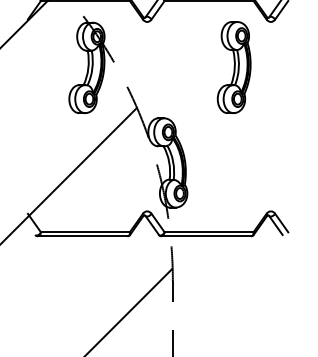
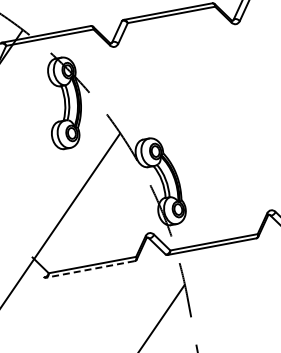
part: (233, 67) -> (207, 75), removed
line: (82, 236) -> (90, 269), solid -> dashed

